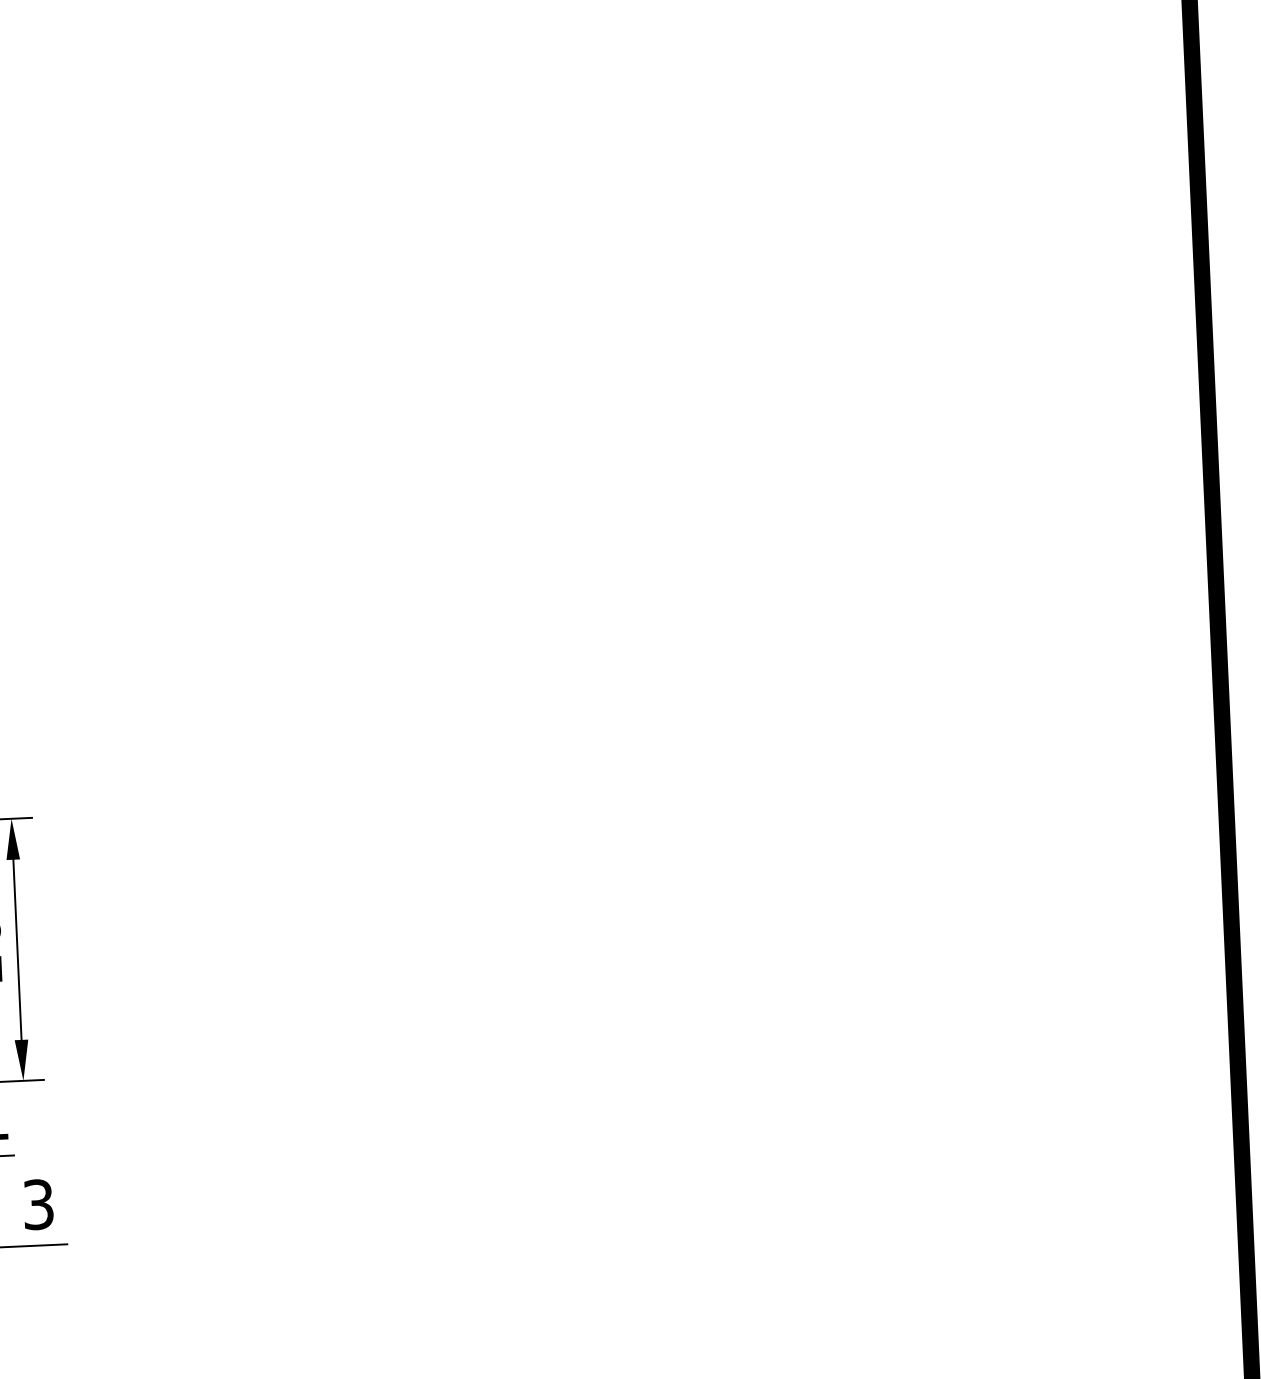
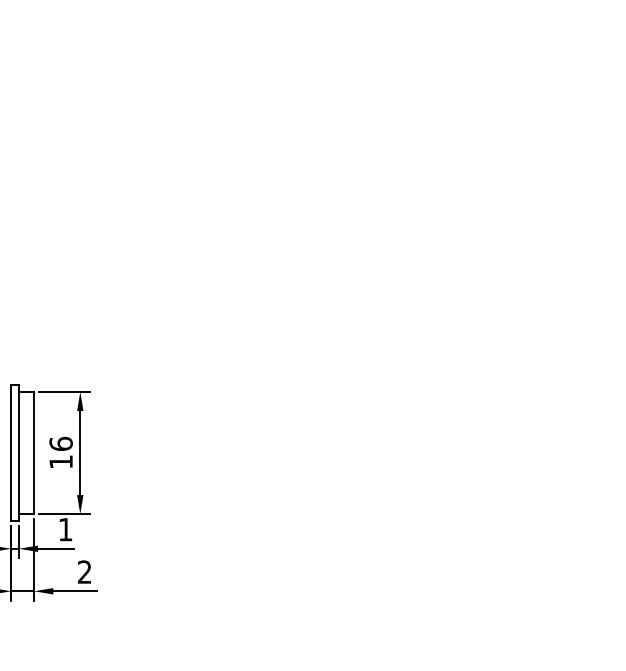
text: (38, 1205) -> (84, 572), 3 -> 2

